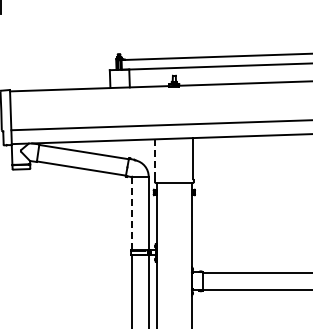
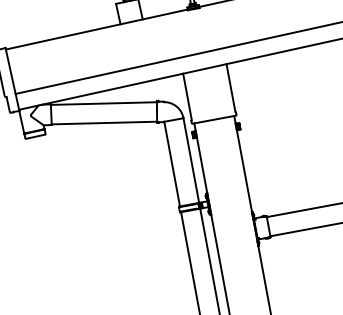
line: (155, 158) -> (187, 95), dashed -> solid
line: (132, 213) -> (172, 163), dashed -> solid

